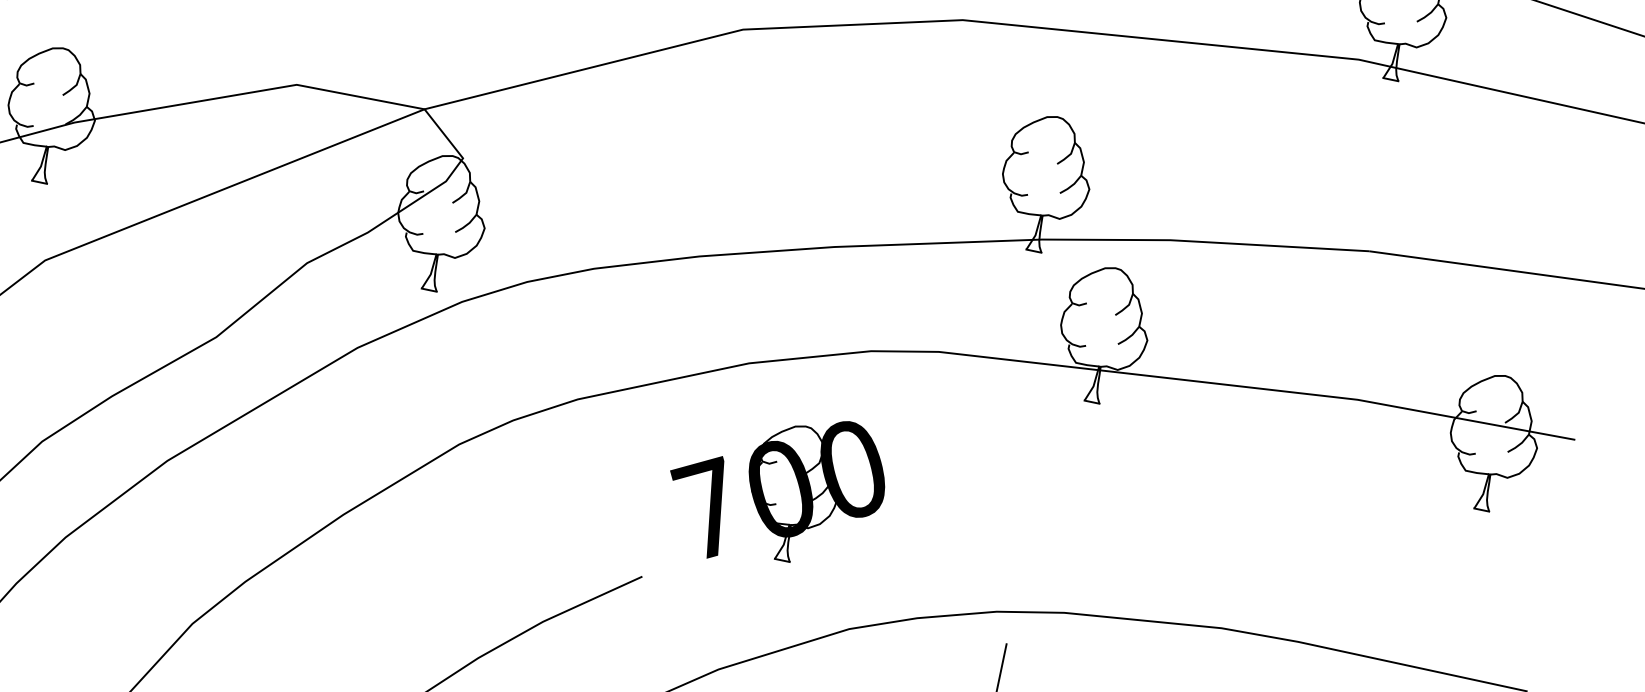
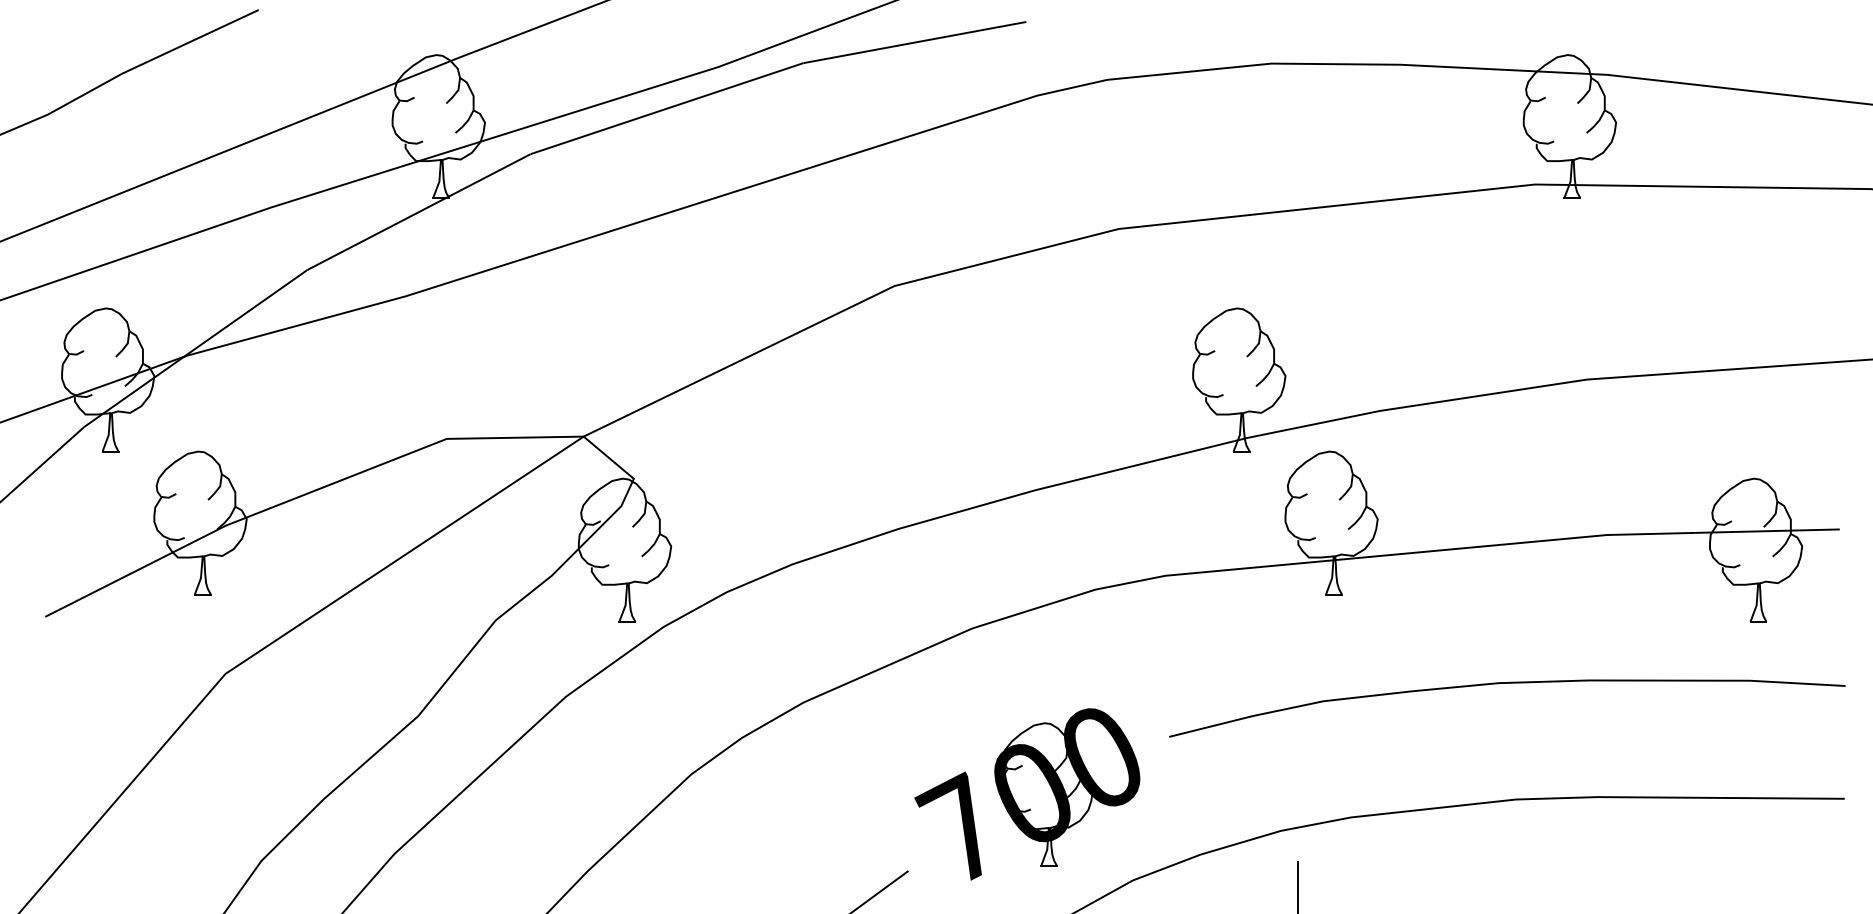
part: (776, 489) -> (1027, 794), moved
curve: (1236, 518) -> (1507, 683), added

